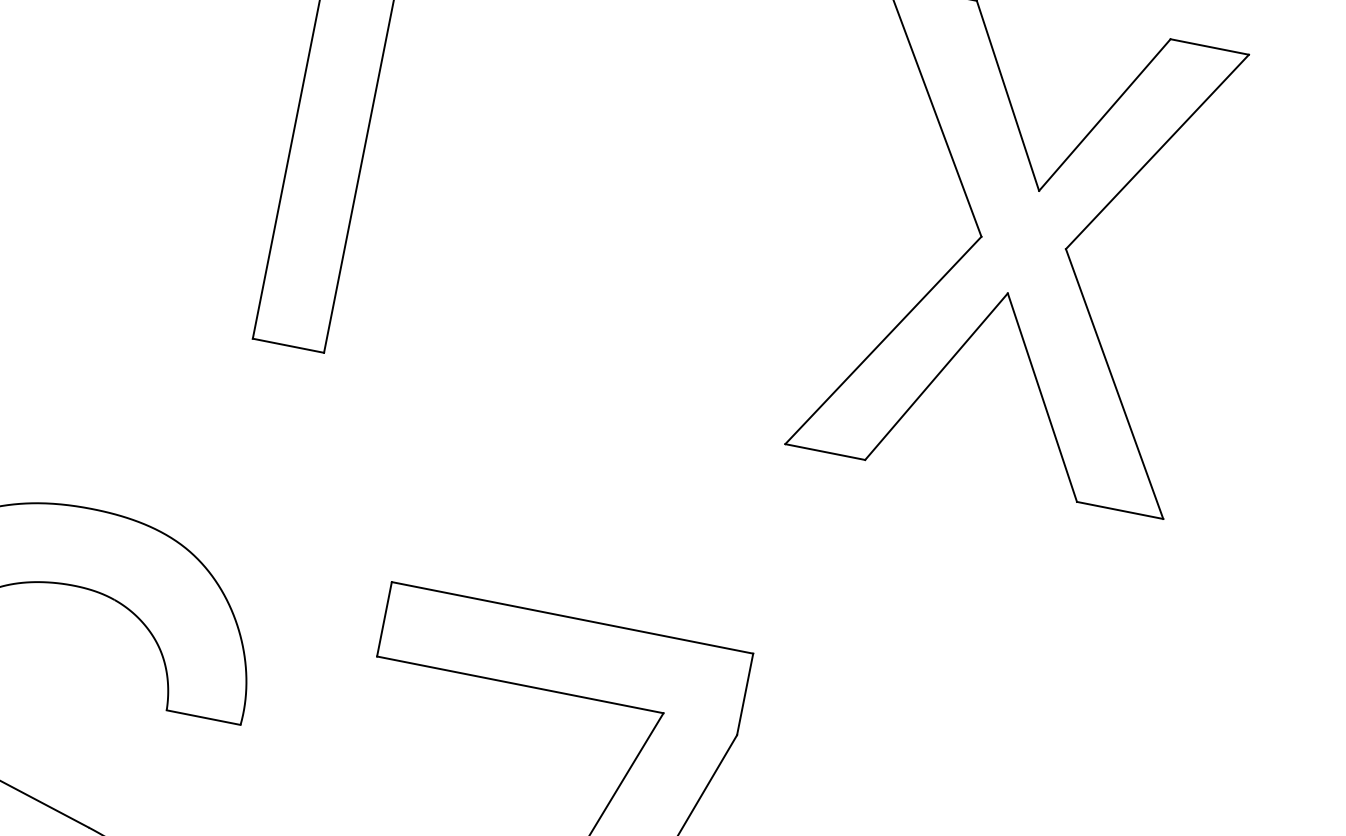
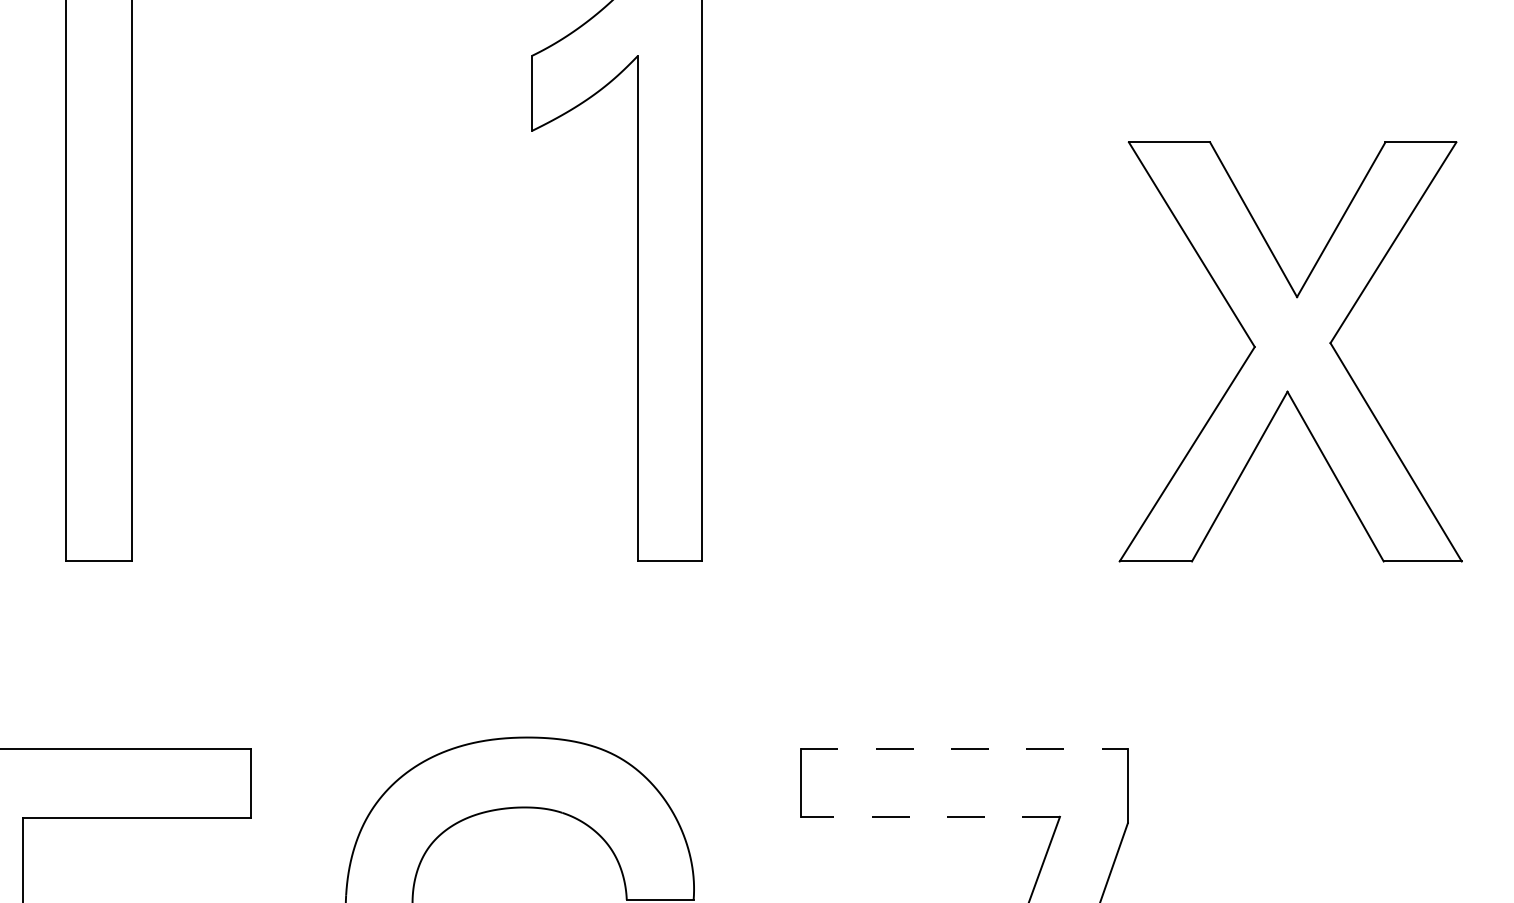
line: (572, 617) -> (964, 749), solid -> dashed
line: (520, 684) -> (930, 816), solid -> dashed

